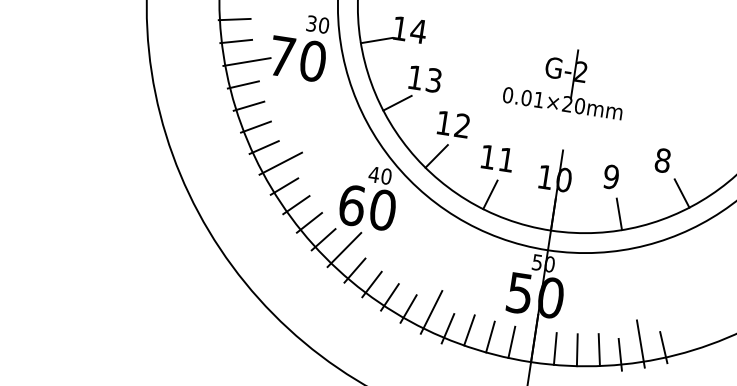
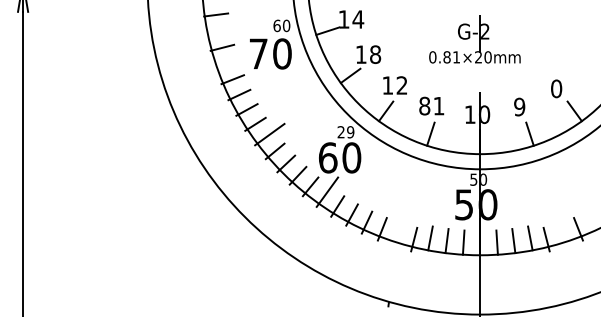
line: (234, 19) -> (218, 31), removed
text: (310, 23) -> (276, 25), 30 -> 60
line: (246, 61) -> (232, 61), removed
text: (434, 80) -> (375, 54), 13 -> 18
text: (525, 98) -> (446, 57), 0.01×20mm -> 0.81×20mm
text: (487, 156) -> (424, 105), 11 -> 81
text: (662, 160) -> (556, 88), 8 -> 0
text: (379, 175) -> (345, 132), 40 -> 29
line: (431, 311) -> (399, 228), removed
line: (640, 343) -> (560, 228), removed

